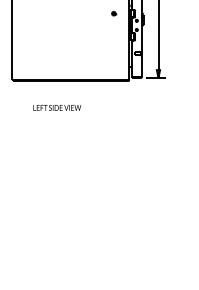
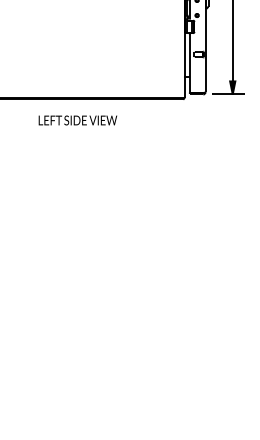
text: (56, 107) -> (76, 119), moved

